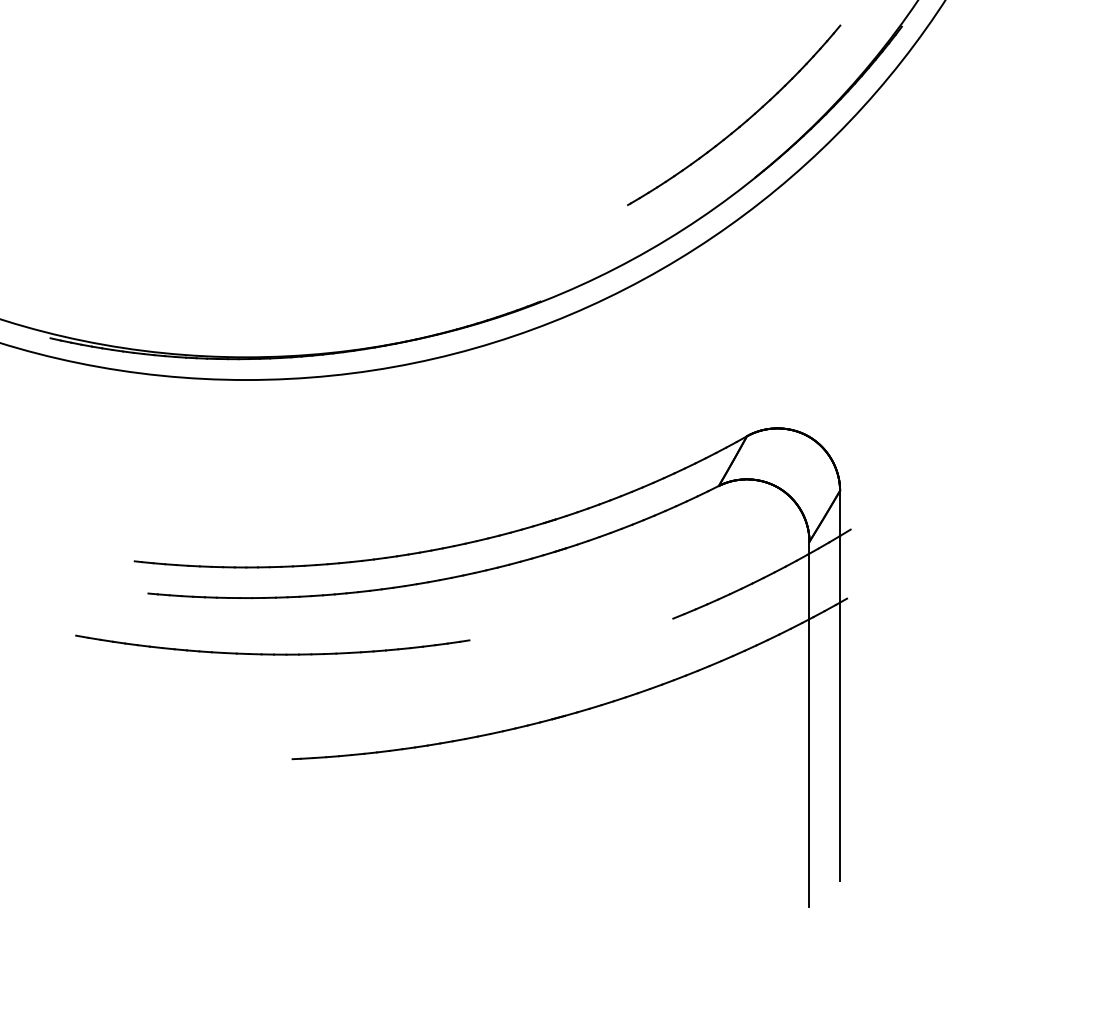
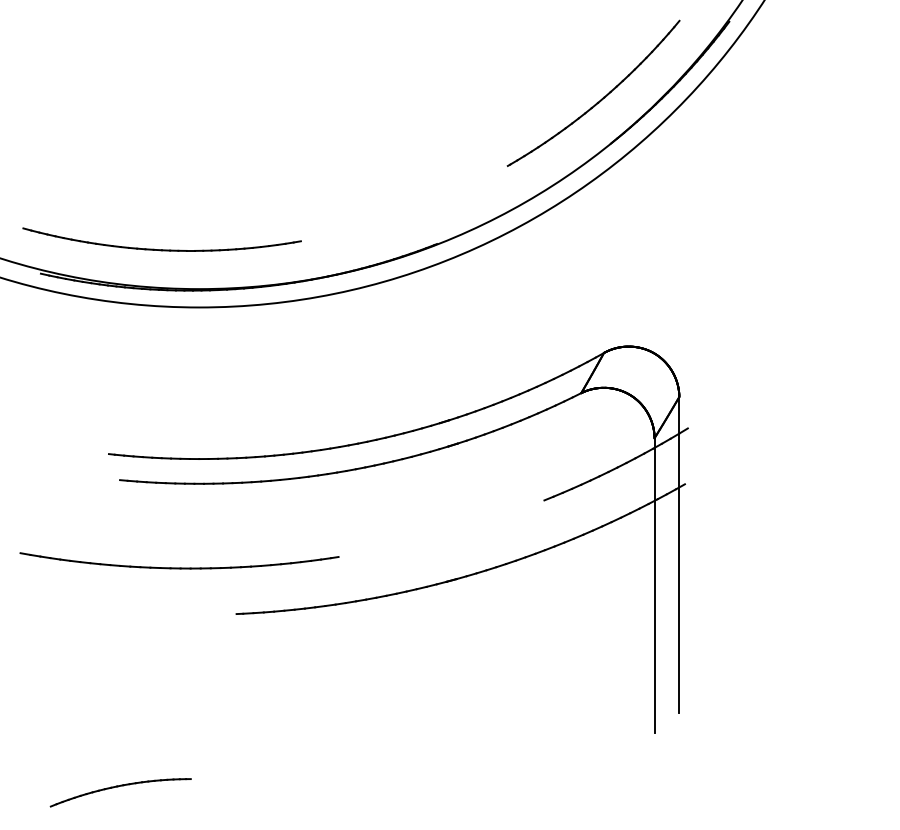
part: (199, 308) -> (161, 249), added
part: (272, 653) -> (179, 567), moved
part: (149, 979) -> (120, 792), added

